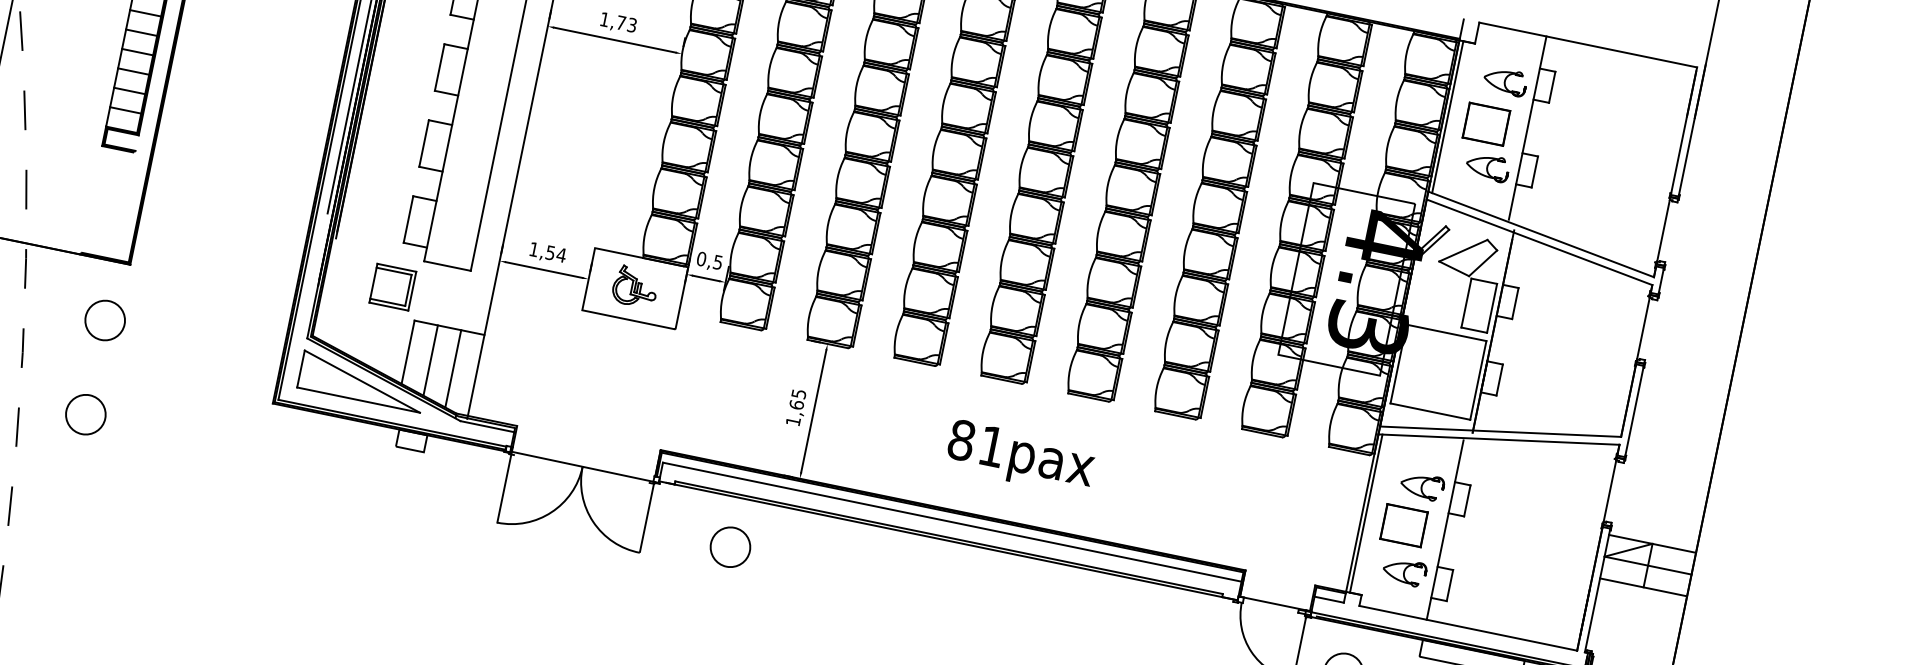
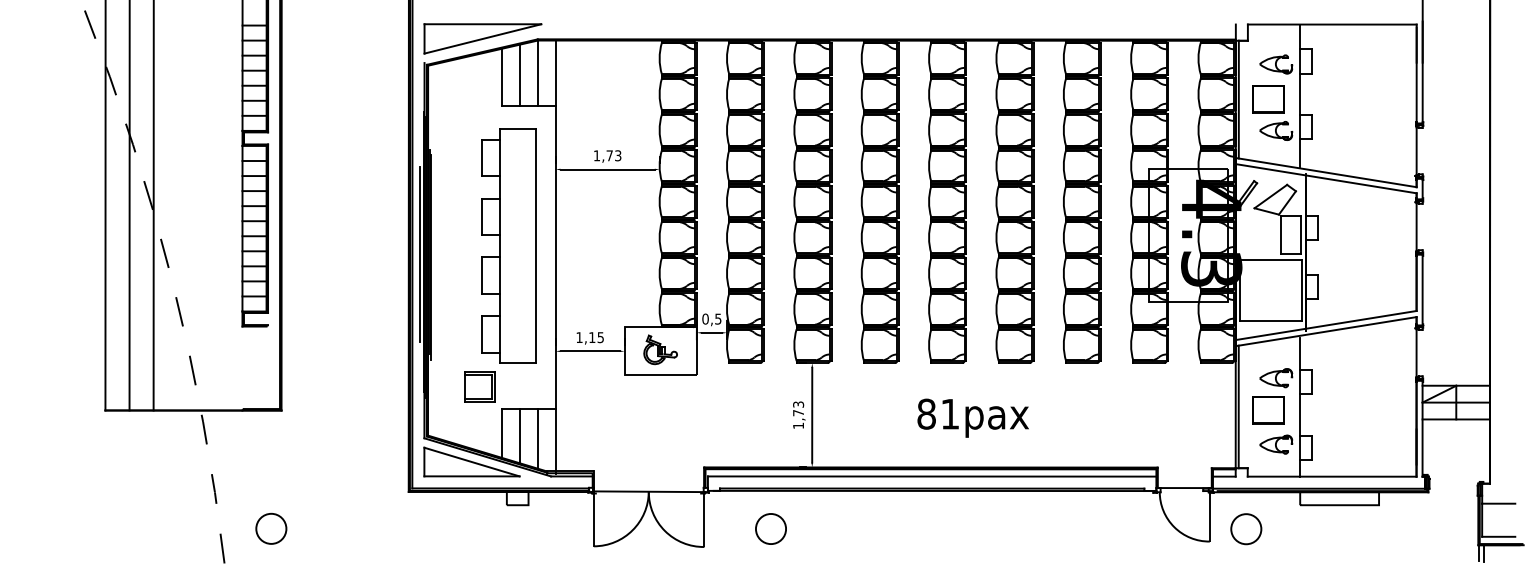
text: (556, 253) -> (596, 337), 1,54 -> 1,15
circle: (105, 320) -> (271, 455), removed
text: (797, 399) -> (798, 408), 1,65 -> 1,73

